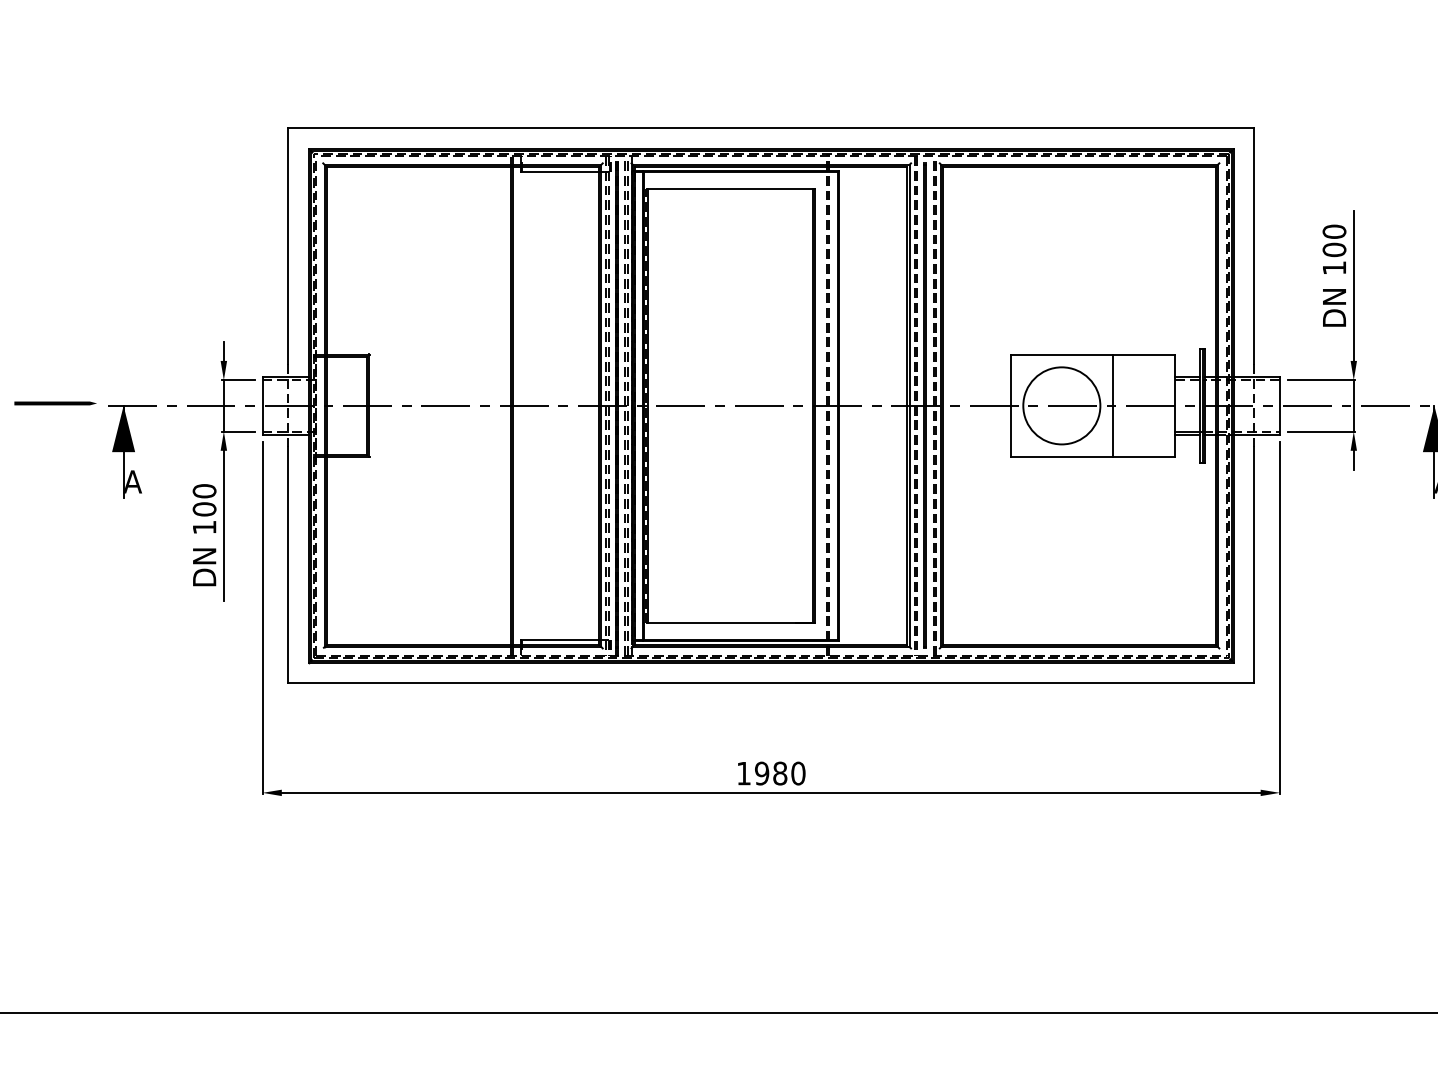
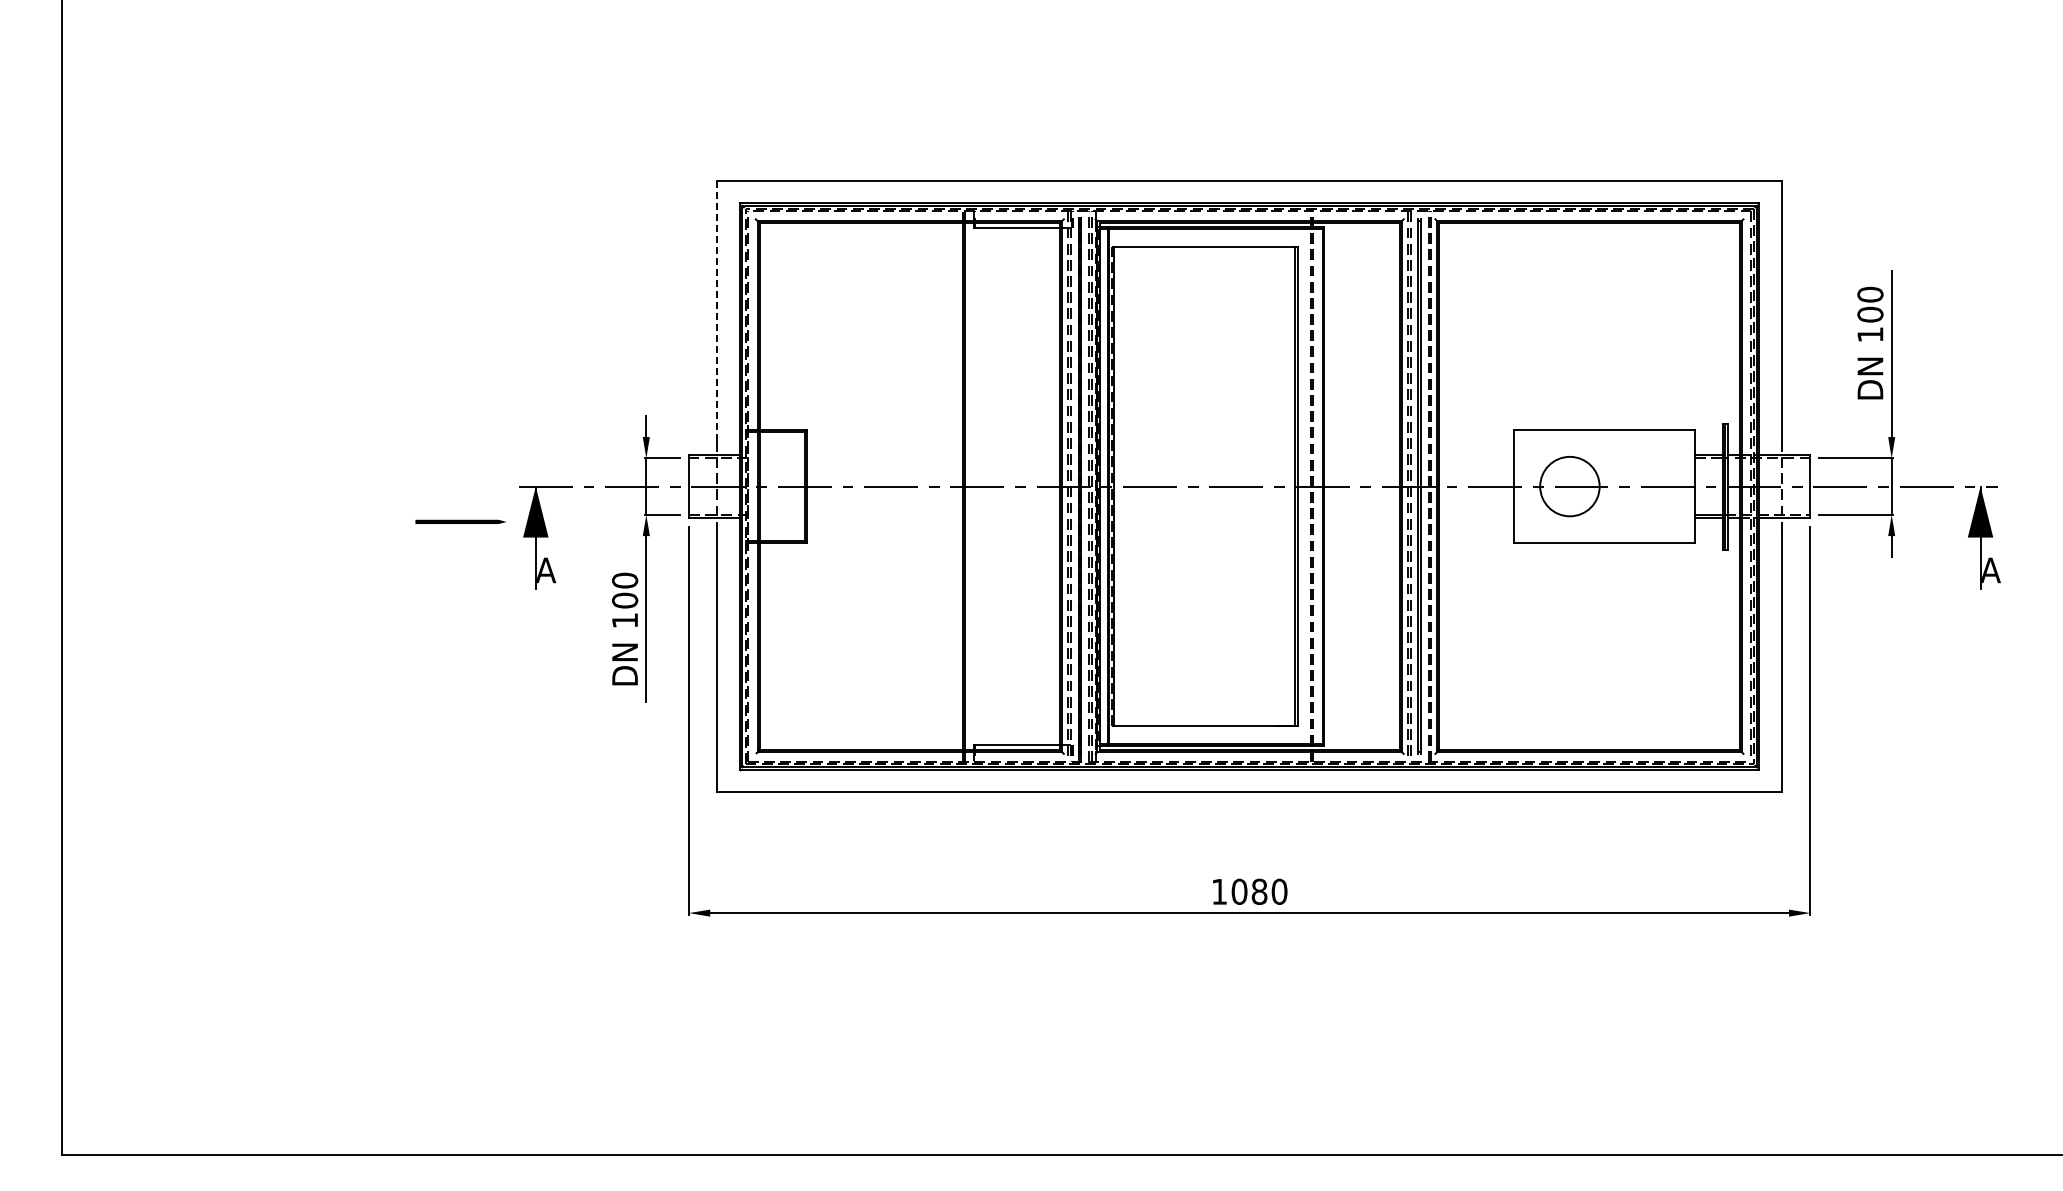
line: (288, 246) -> (717, 310), solid -> dashed
line: (55, 403) -> (460, 521), moved
circle: (1061, 405) -> (1569, 486), size x0.7
line: (1113, 405) -> (1626, 486), removed
text: (762, 773) -> (1239, 891), 1980 -> 1080

